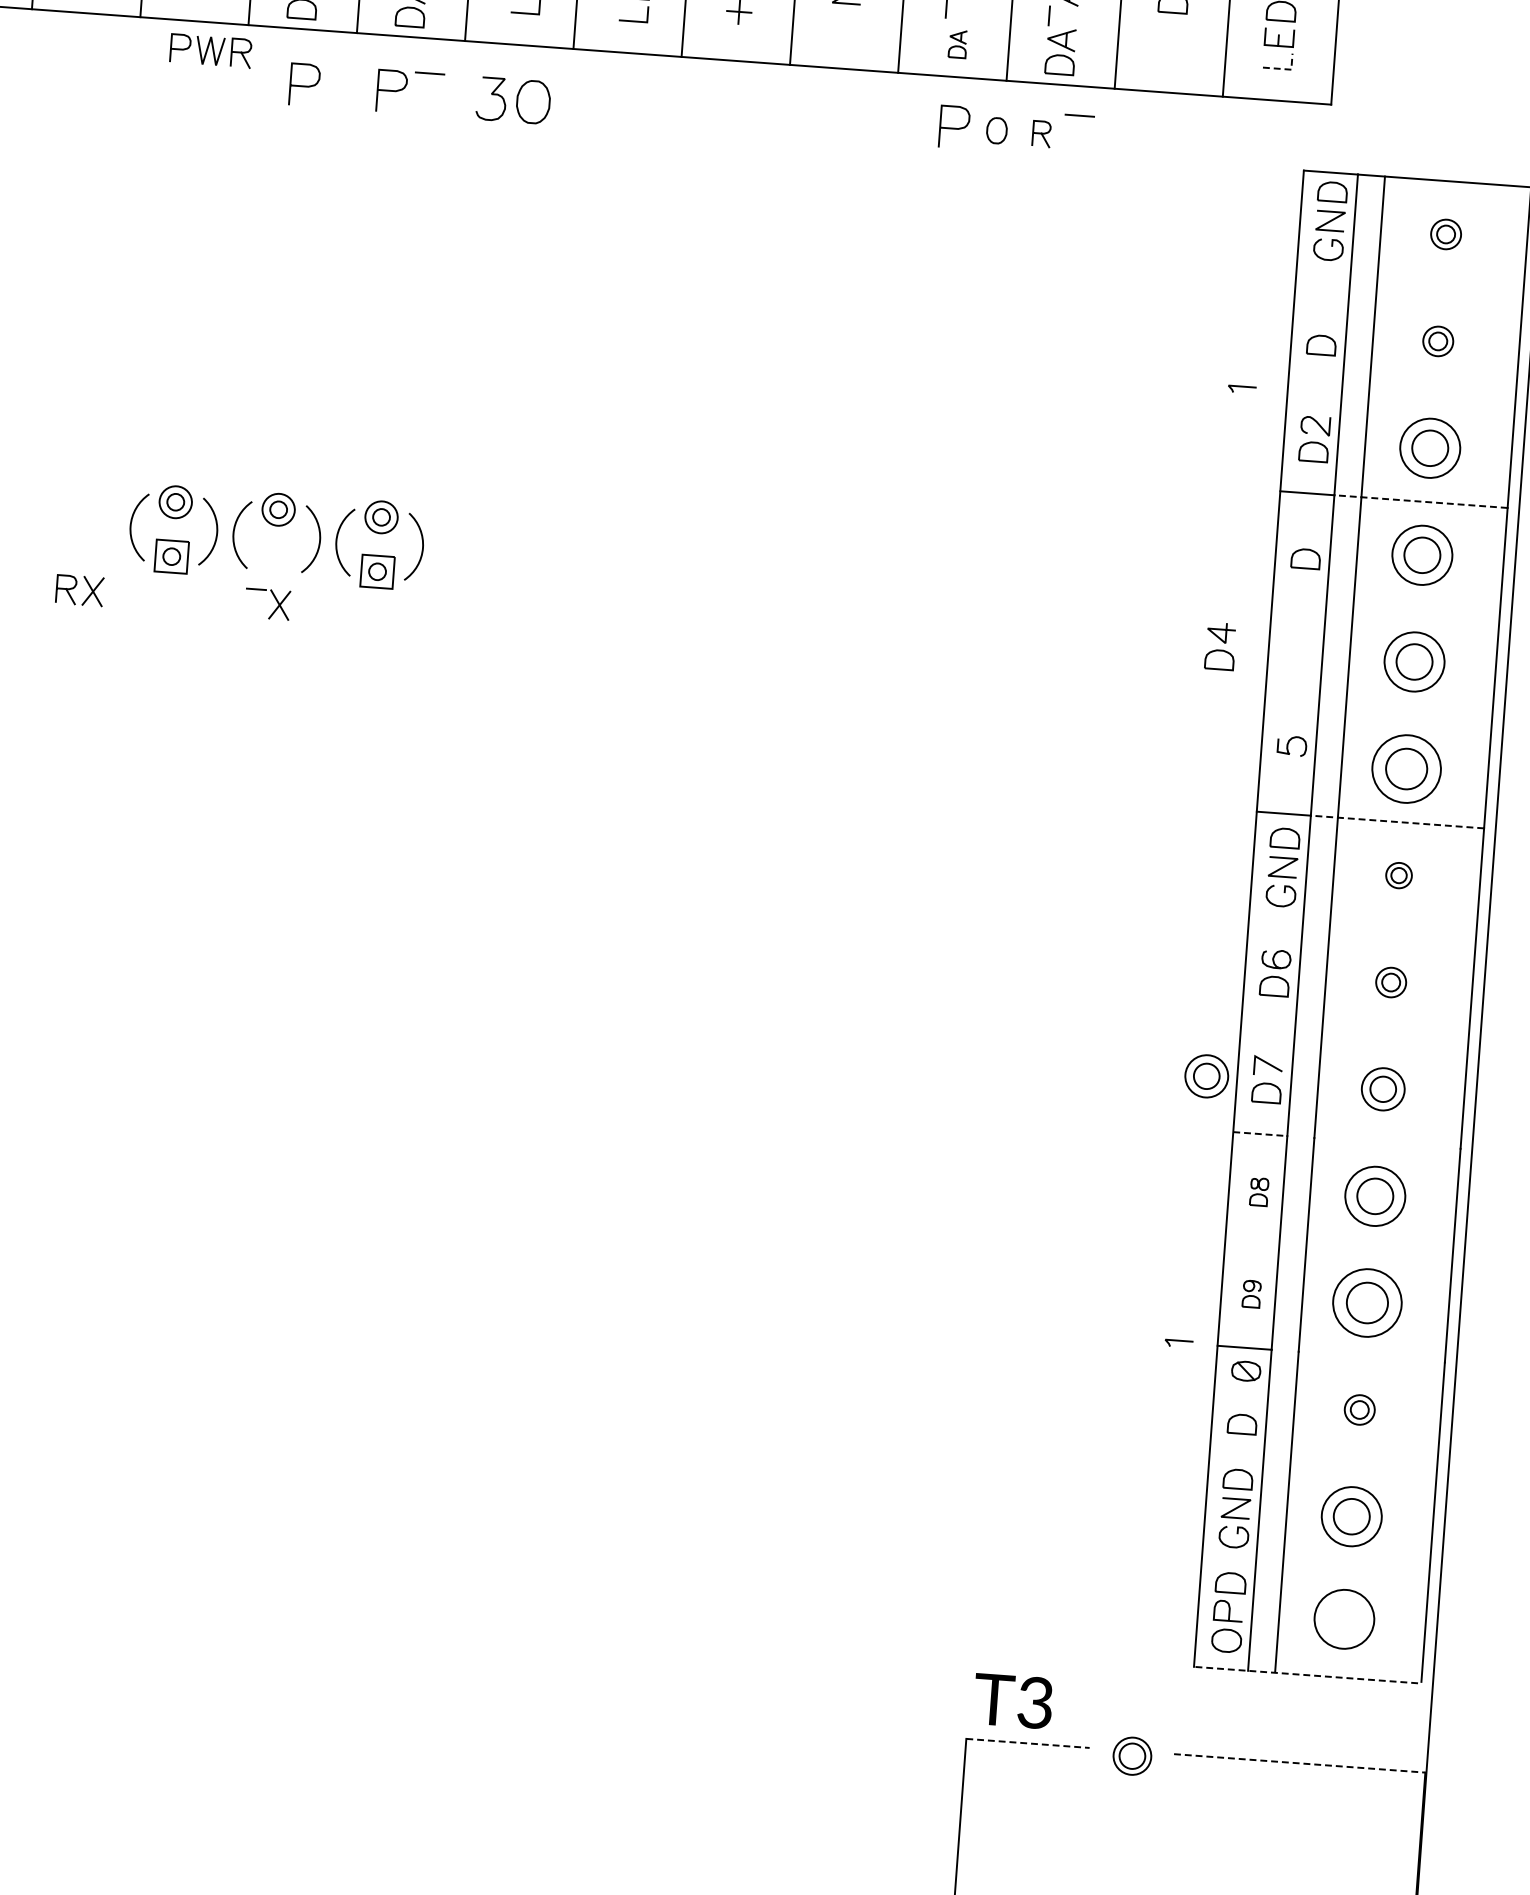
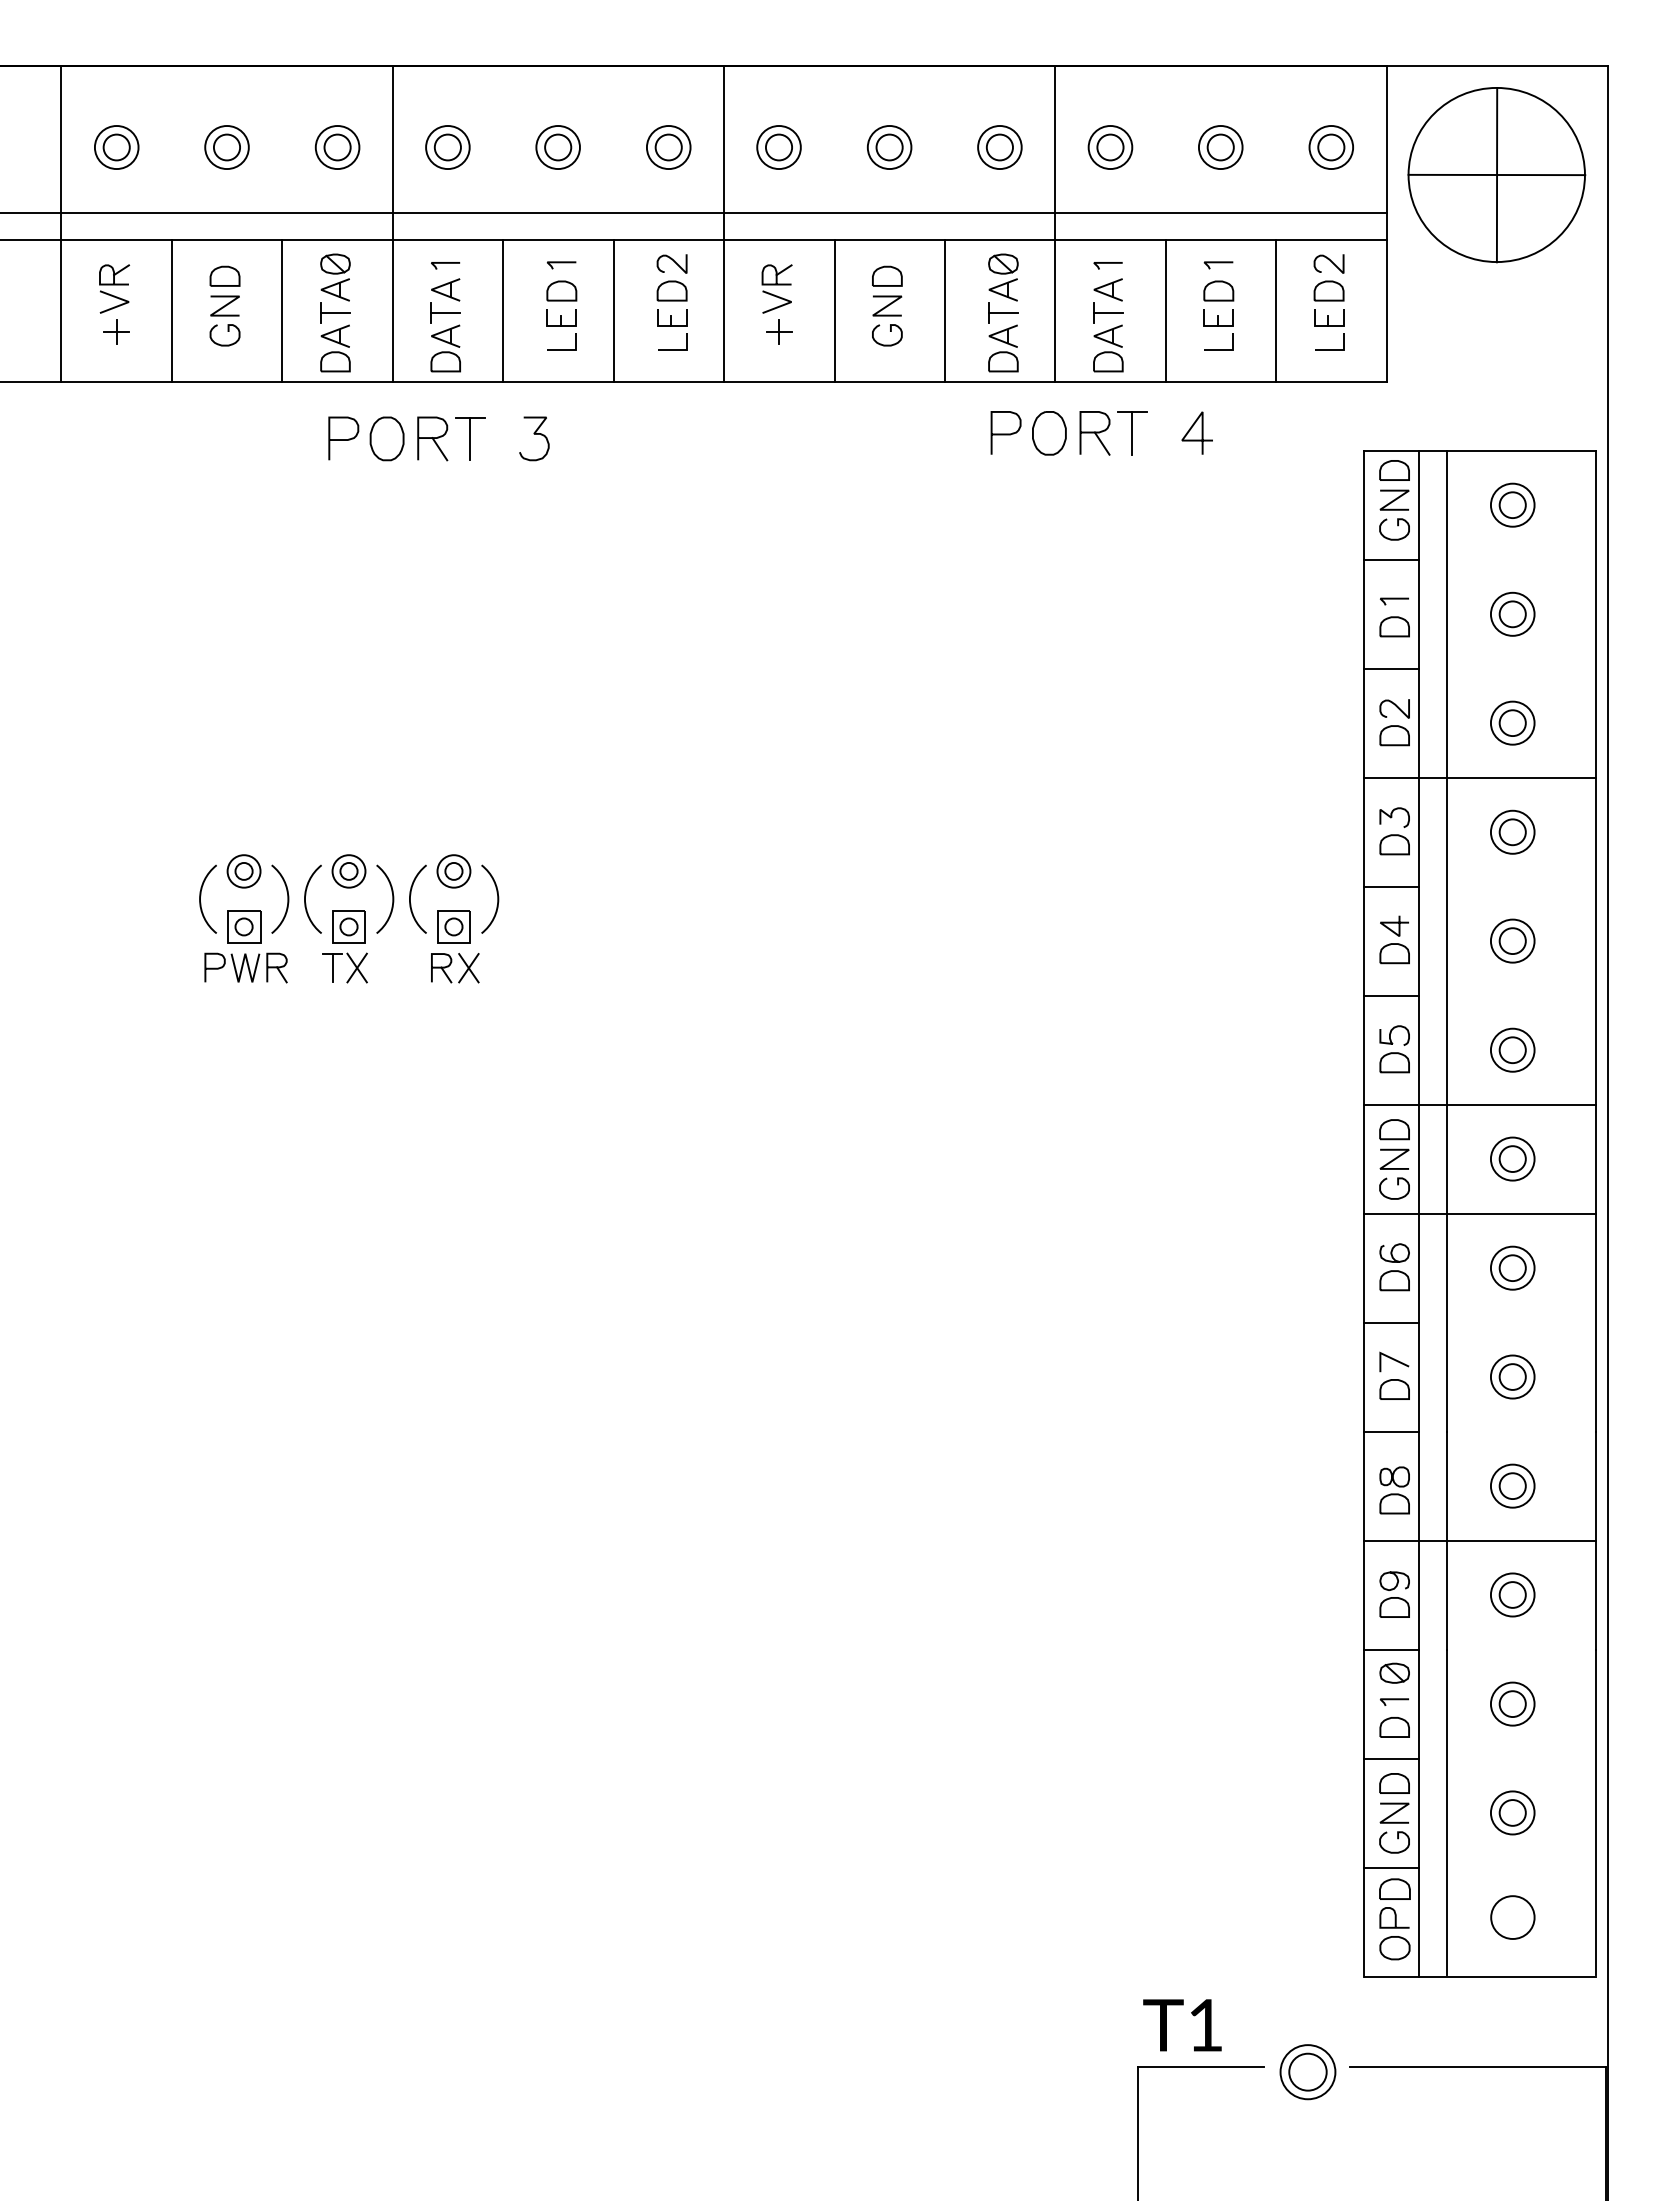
line: (960, 8) -> (1003, 312), added
line: (1063, 16) -> (1108, 312), added
curve: (848, 19) -> (890, 331), added
part: (1170, 41) -> (1218, 329), added
part: (958, 44) -> (1003, 348), size x1.67
part: (210, 50) -> (245, 967), moved
line: (1286, 69) -> (1338, 349), dashed -> solid
line: (427, 94) -> (469, 438), added
part: (532, 101) -> (386, 438), moved
line: (397, 102) -> (439, 449), added
part: (996, 130) -> (1049, 433), size x1.67
part: (1041, 134) -> (1094, 433), size x1.67
line: (1078, 135) -> (1132, 432), added
line: (1146, 140) -> (1201, 432), added
part: (1445, 233) -> (1512, 504), size x1.43
line: (1322, 279) -> (1390, 560), added
part: (1437, 340) -> (1512, 613), size x1.43
line: (1314, 385) -> (1390, 668), added
line: (1242, 387) -> (1394, 599), moved
part: (1430, 447) -> (1512, 722), size x0.71
line: (1420, 502) -> (1506, 778), dashed -> solid
curve: (1305, 532) -> (1392, 817), added
part: (1422, 554) -> (1512, 831), size x0.71
part: (274, 563) -> (348, 926), added
part: (79, 590) -> (455, 968), moved
line: (1298, 599) -> (1390, 886), added
line: (255, 602) -> (332, 967), added
part: (1220, 646) -> (1394, 939), moved
part: (1414, 661) -> (1512, 940), size x0.71
line: (1290, 706) -> (1390, 995), added
part: (1406, 768) -> (1512, 1049), size x0.62
part: (1289, 772) -> (1394, 1062), added
line: (1396, 821) -> (1506, 1104), dashed -> solid
part: (1398, 875) -> (1512, 1158), size x1.67
line: (1362, 926) -> (1479, 1213), added
part: (1390, 981) -> (1512, 1267), size x1.43
line: (1267, 1027) -> (1390, 1322), added
part: (1206, 1075) -> (1332, 1376), removed
line: (1260, 1134) -> (1391, 1431), dashed -> solid
part: (1259, 1192) -> (1394, 1490), size x1.67
part: (1375, 1195) -> (1512, 1485), size x0.71
line: (1338, 1247) -> (1479, 1540), added
part: (1251, 1294) -> (1394, 1594), size x1.67
part: (1367, 1302) -> (1512, 1594), size x0.62
line: (1179, 1341) -> (1394, 1700), moved
part: (1359, 1409) -> (1512, 1703), size x1.43
line: (1235, 1454) -> (1390, 1758), added
part: (1351, 1516) -> (1512, 1812), size x0.71
line: (1228, 1561) -> (1390, 1867), added
part: (1344, 1619) -> (1512, 1917), size x0.71
line: (1308, 1675) -> (1480, 1977), dashed -> solid
text: (1035, 1702) -> (1205, 2024), T3 -> T1
line: (1028, 1743) -> (1201, 2067), dashed -> solid
part: (1131, 1756) -> (1307, 2072), size x1.43
line: (1299, 1763) -> (1478, 2067), dashed -> solid

